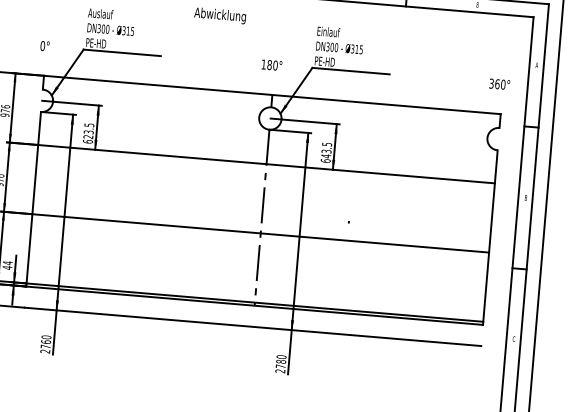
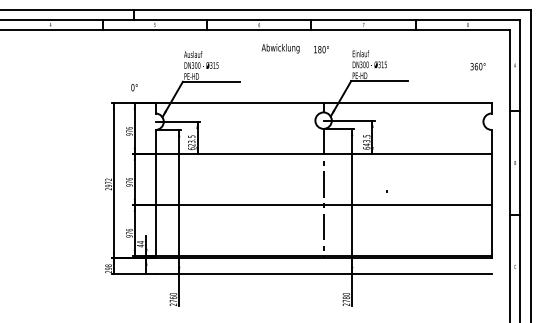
text: (45, 46) -> (134, 87), moved
text: (271, 65) -> (321, 49), moved
text: (498, 84) -> (477, 66), moved

